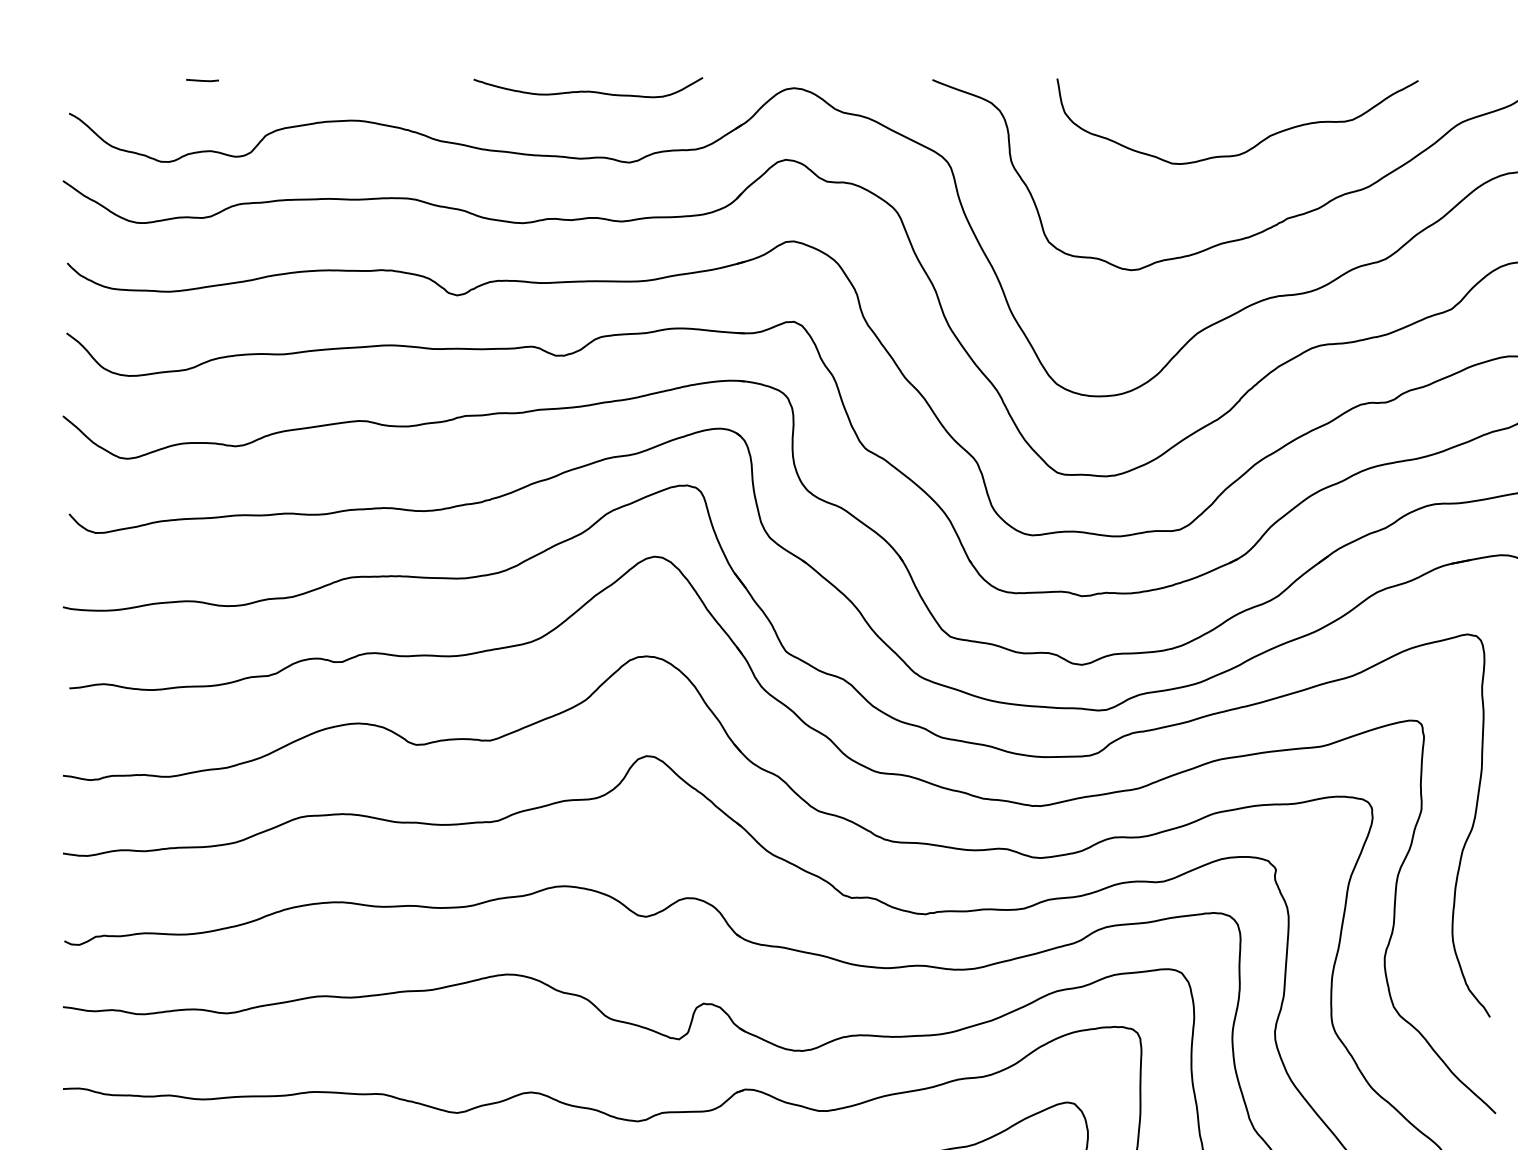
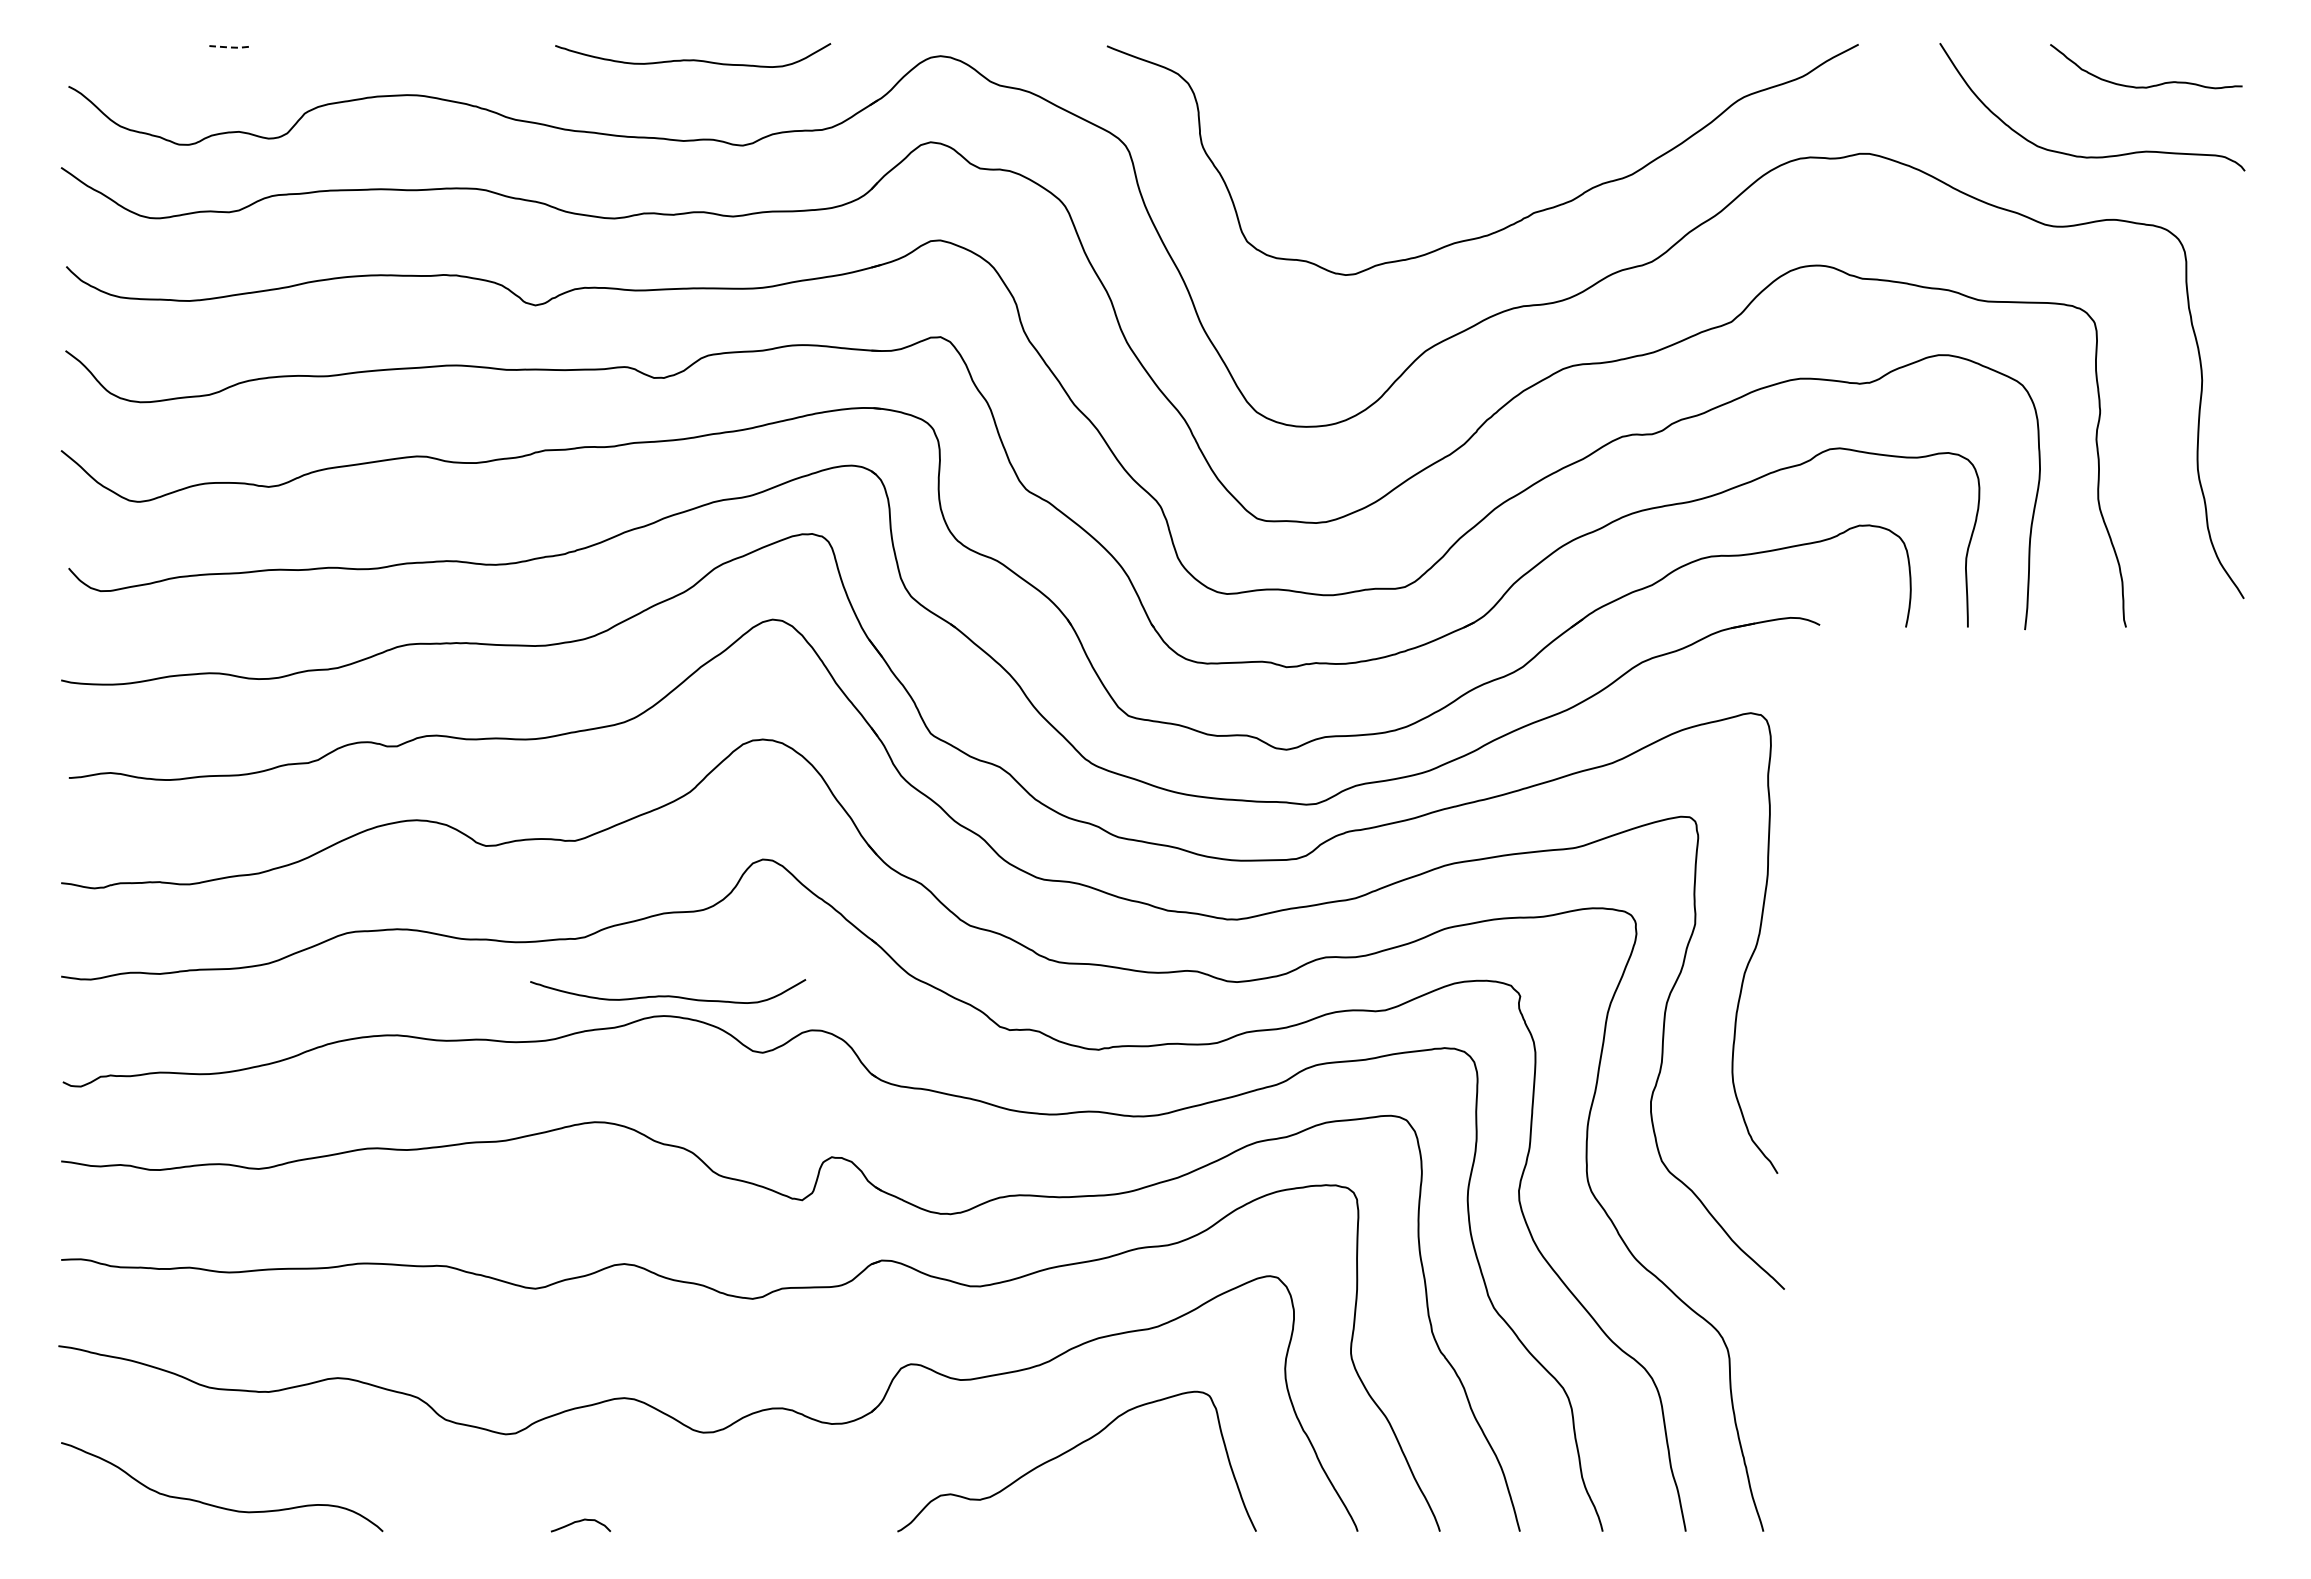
line: (202, 81) -> (229, 47), solid -> dashed
curve: (1252, 146) -> (1492, 126), removed
curve: (567, 869) -> (668, 995), added

